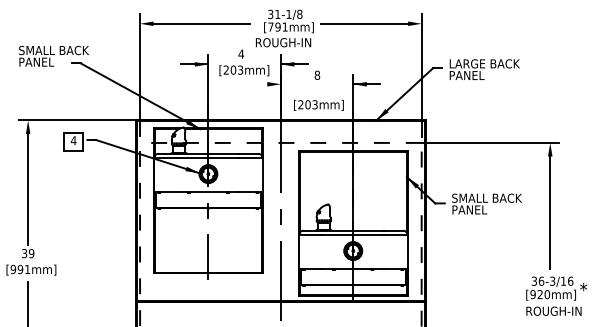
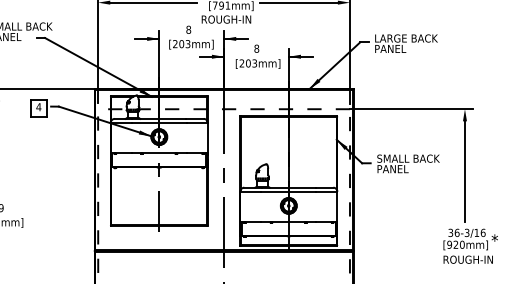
text: (240, 53) -> (187, 29), 4 -> 8
line: (266, 84) -> (211, 56), added
text: (318, 105) -> (257, 64), moved

